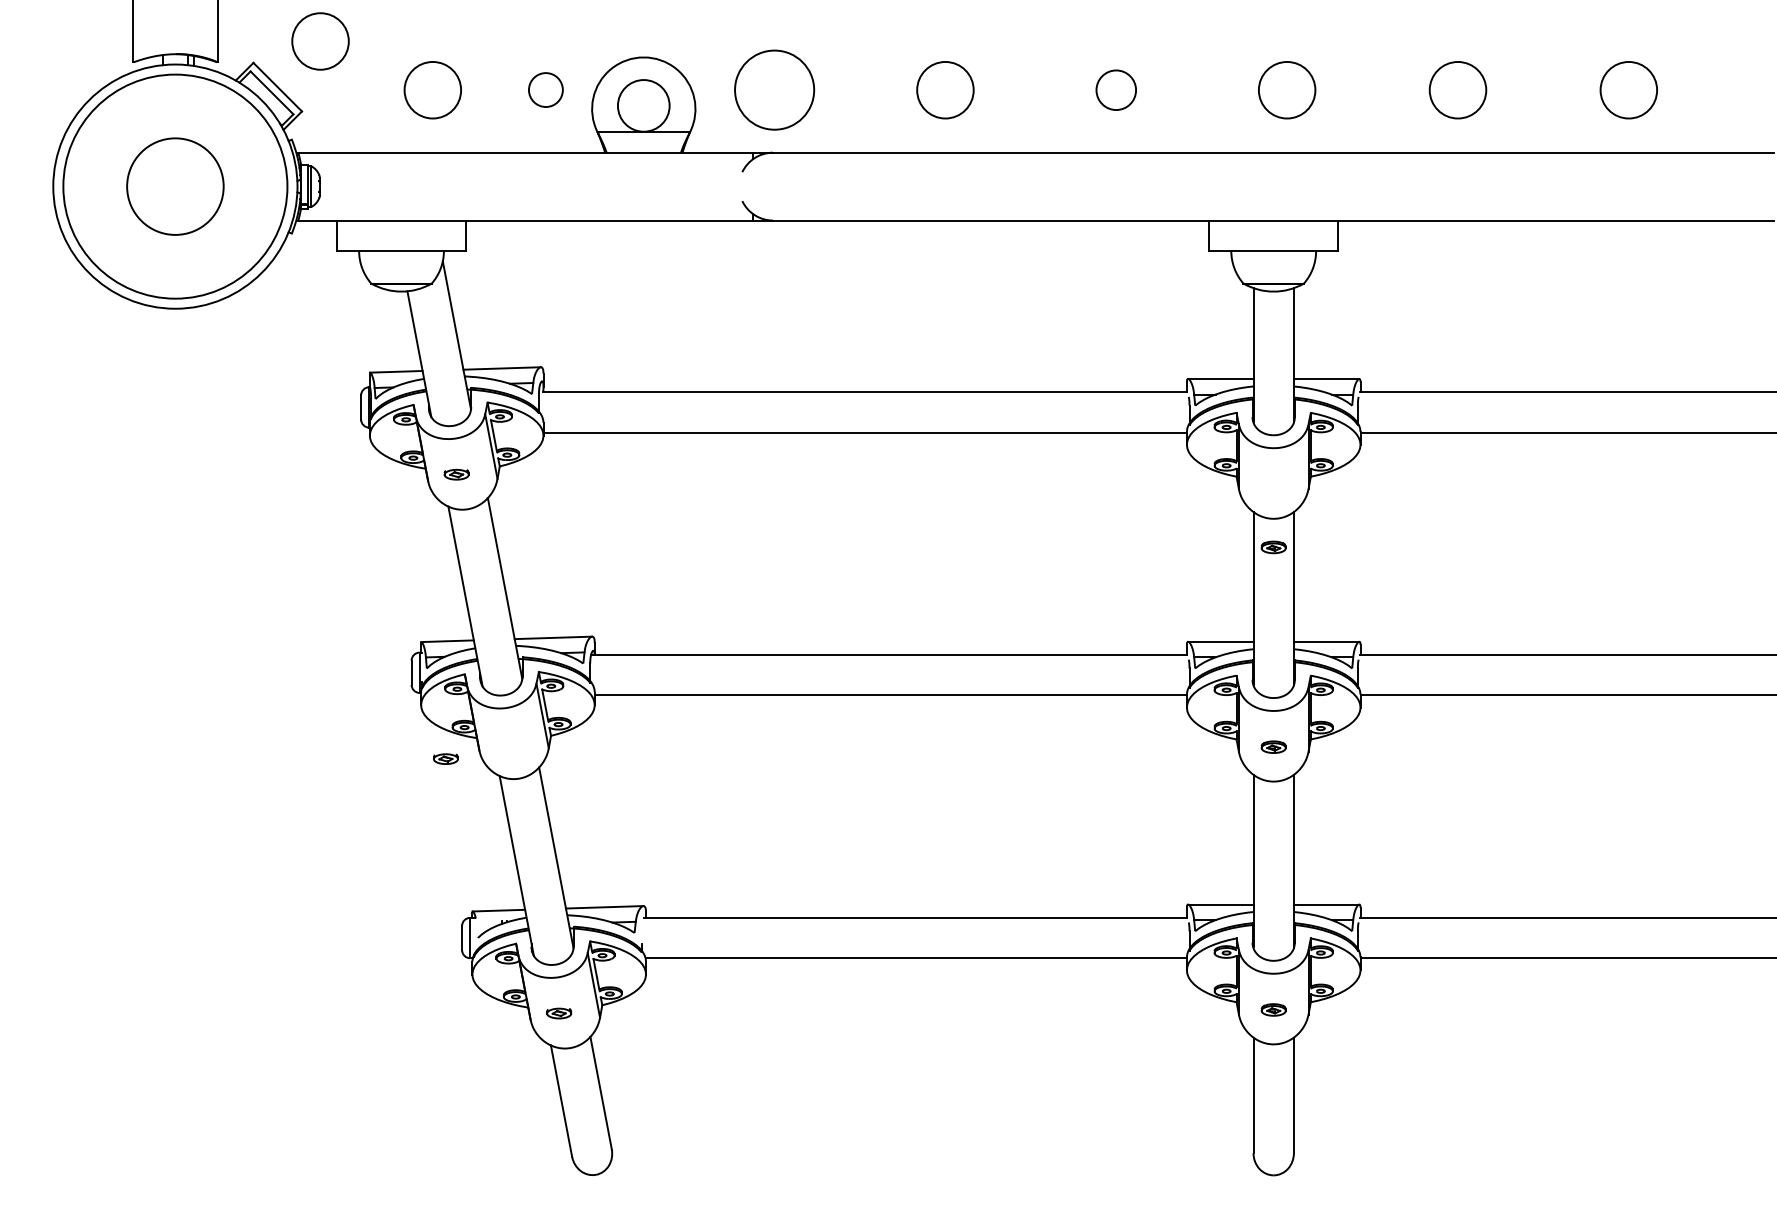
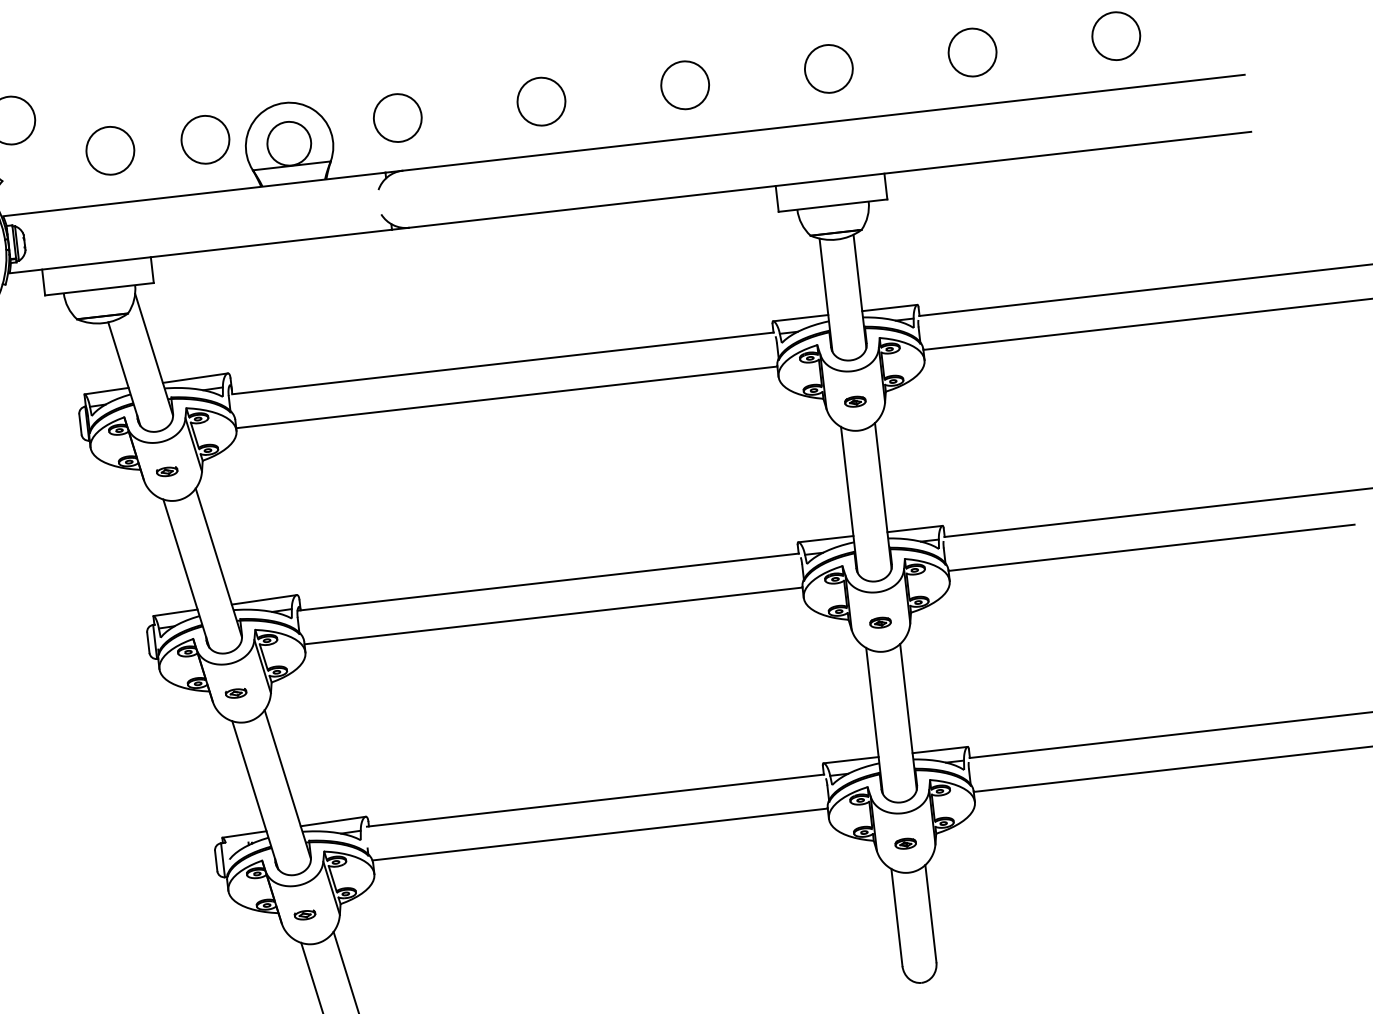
circle: (545, 89) -> (205, 139), size x1.67
circle: (1116, 89) -> (685, 84), size x1.43
circle: (774, 90) -> (397, 118), size x0.71
part: (1273, 547) -> (855, 401), moved
part: (445, 758) -> (235, 693), moved

